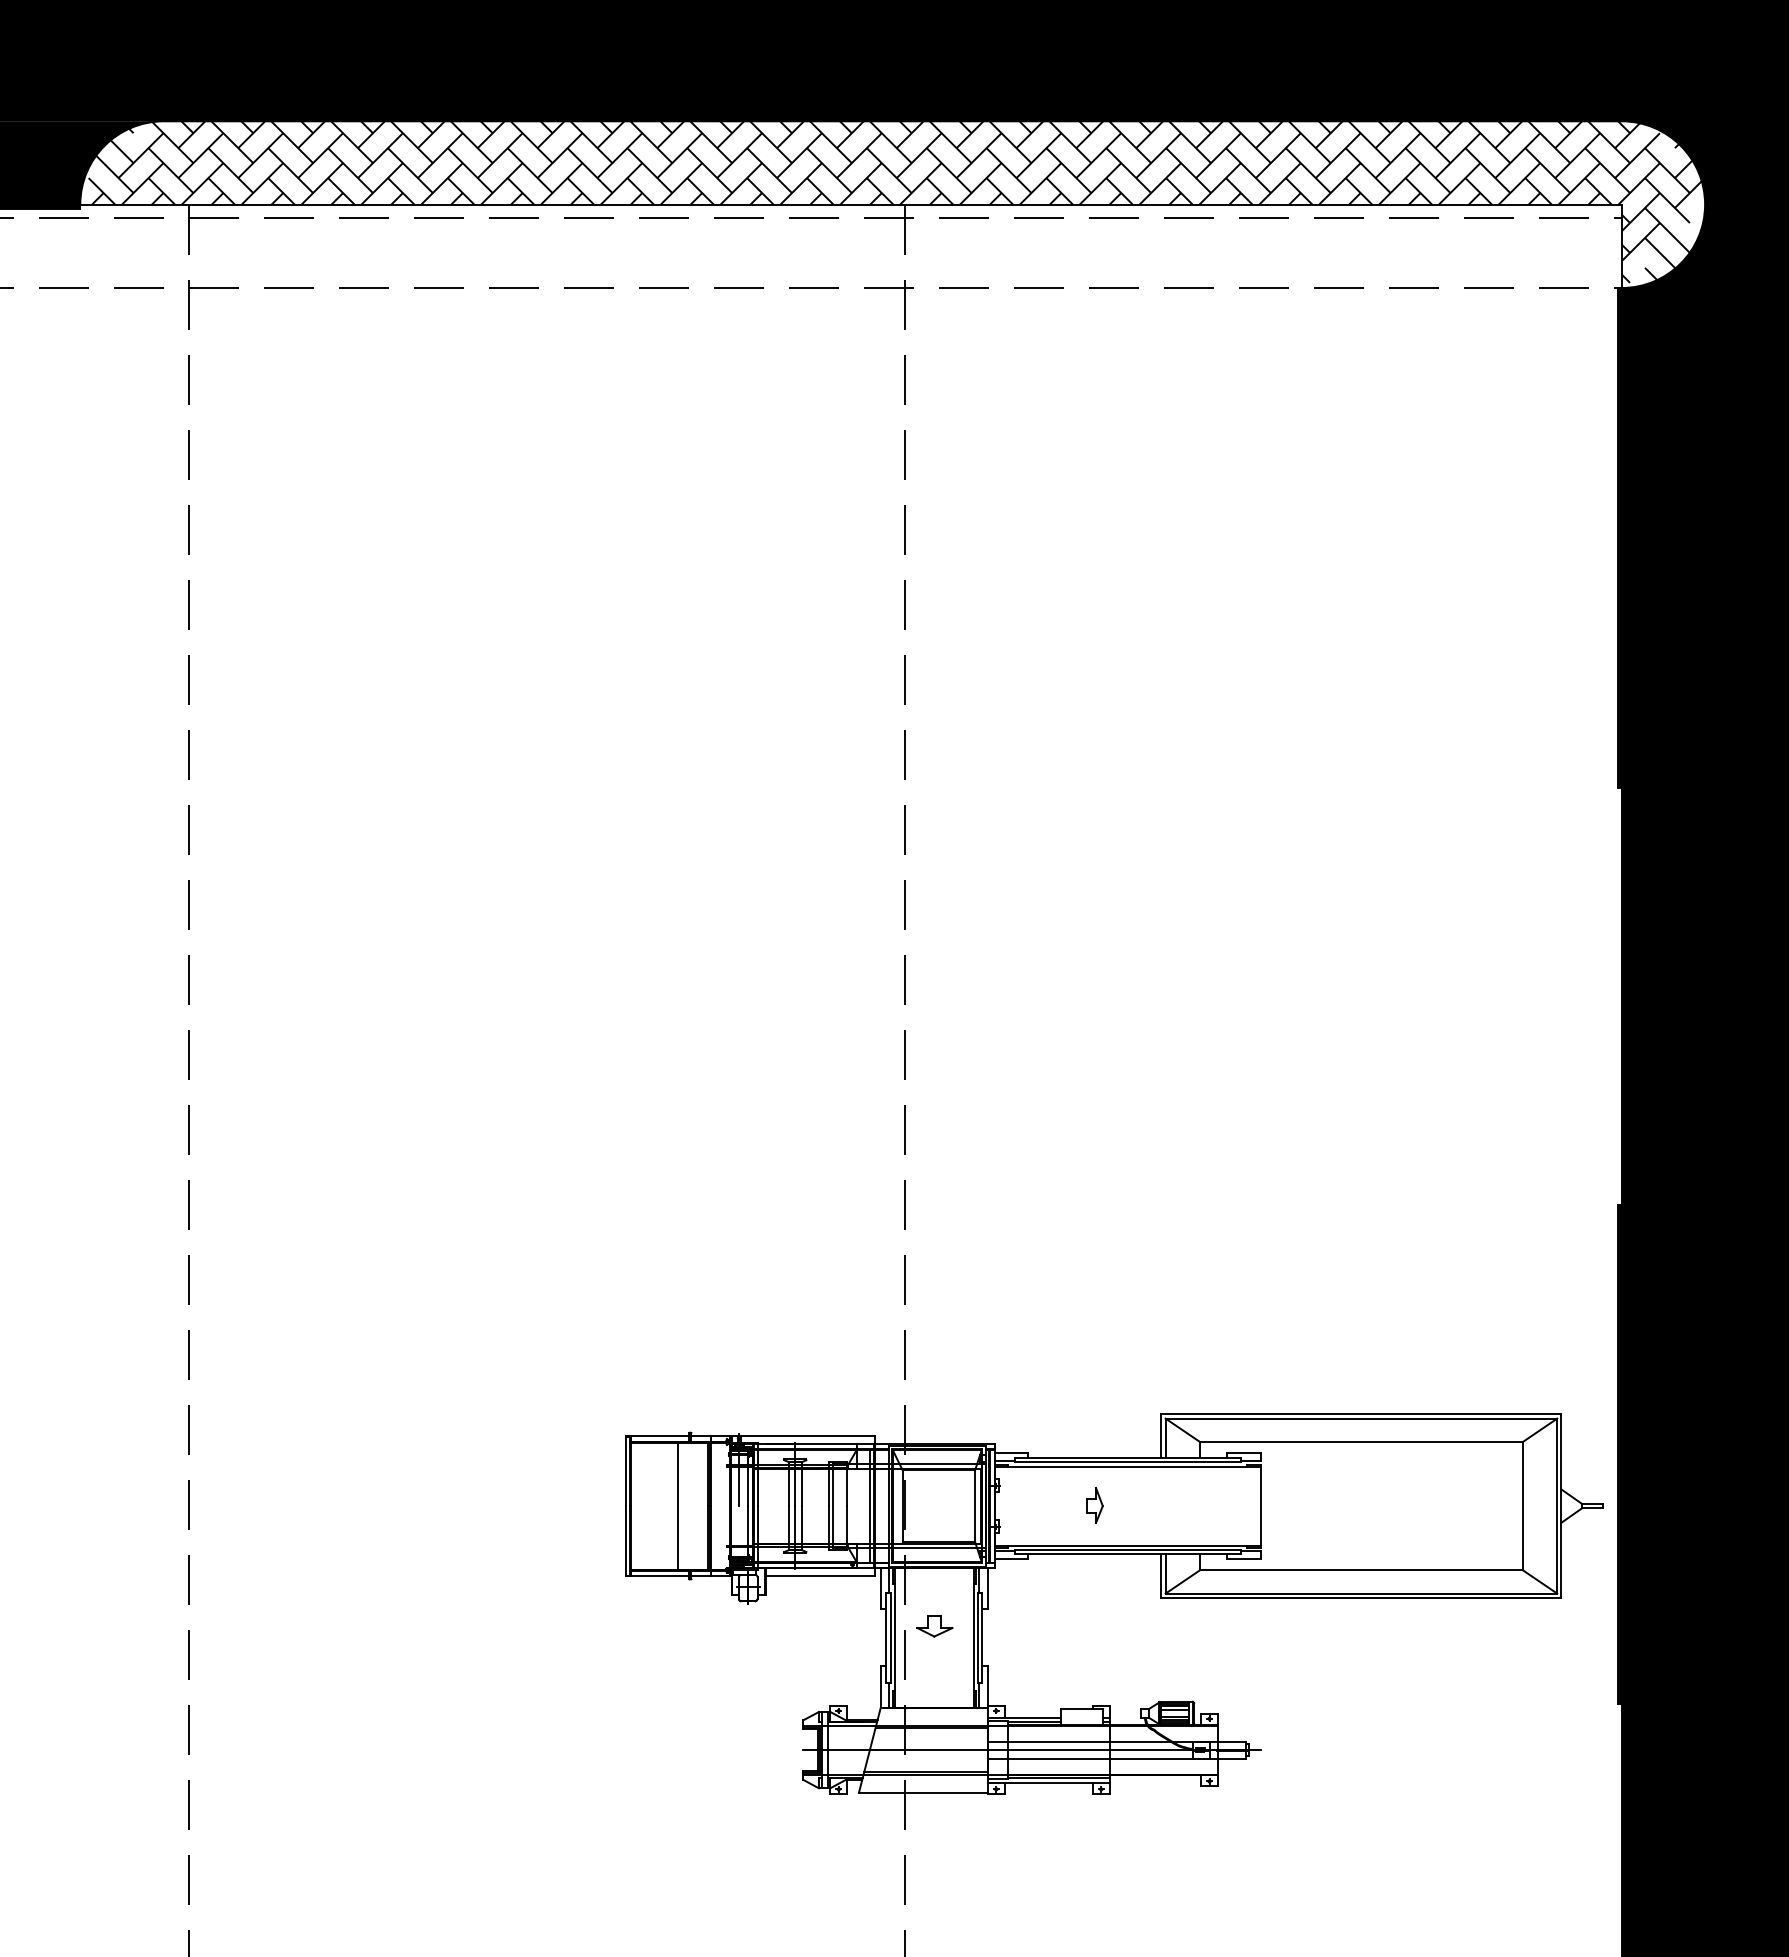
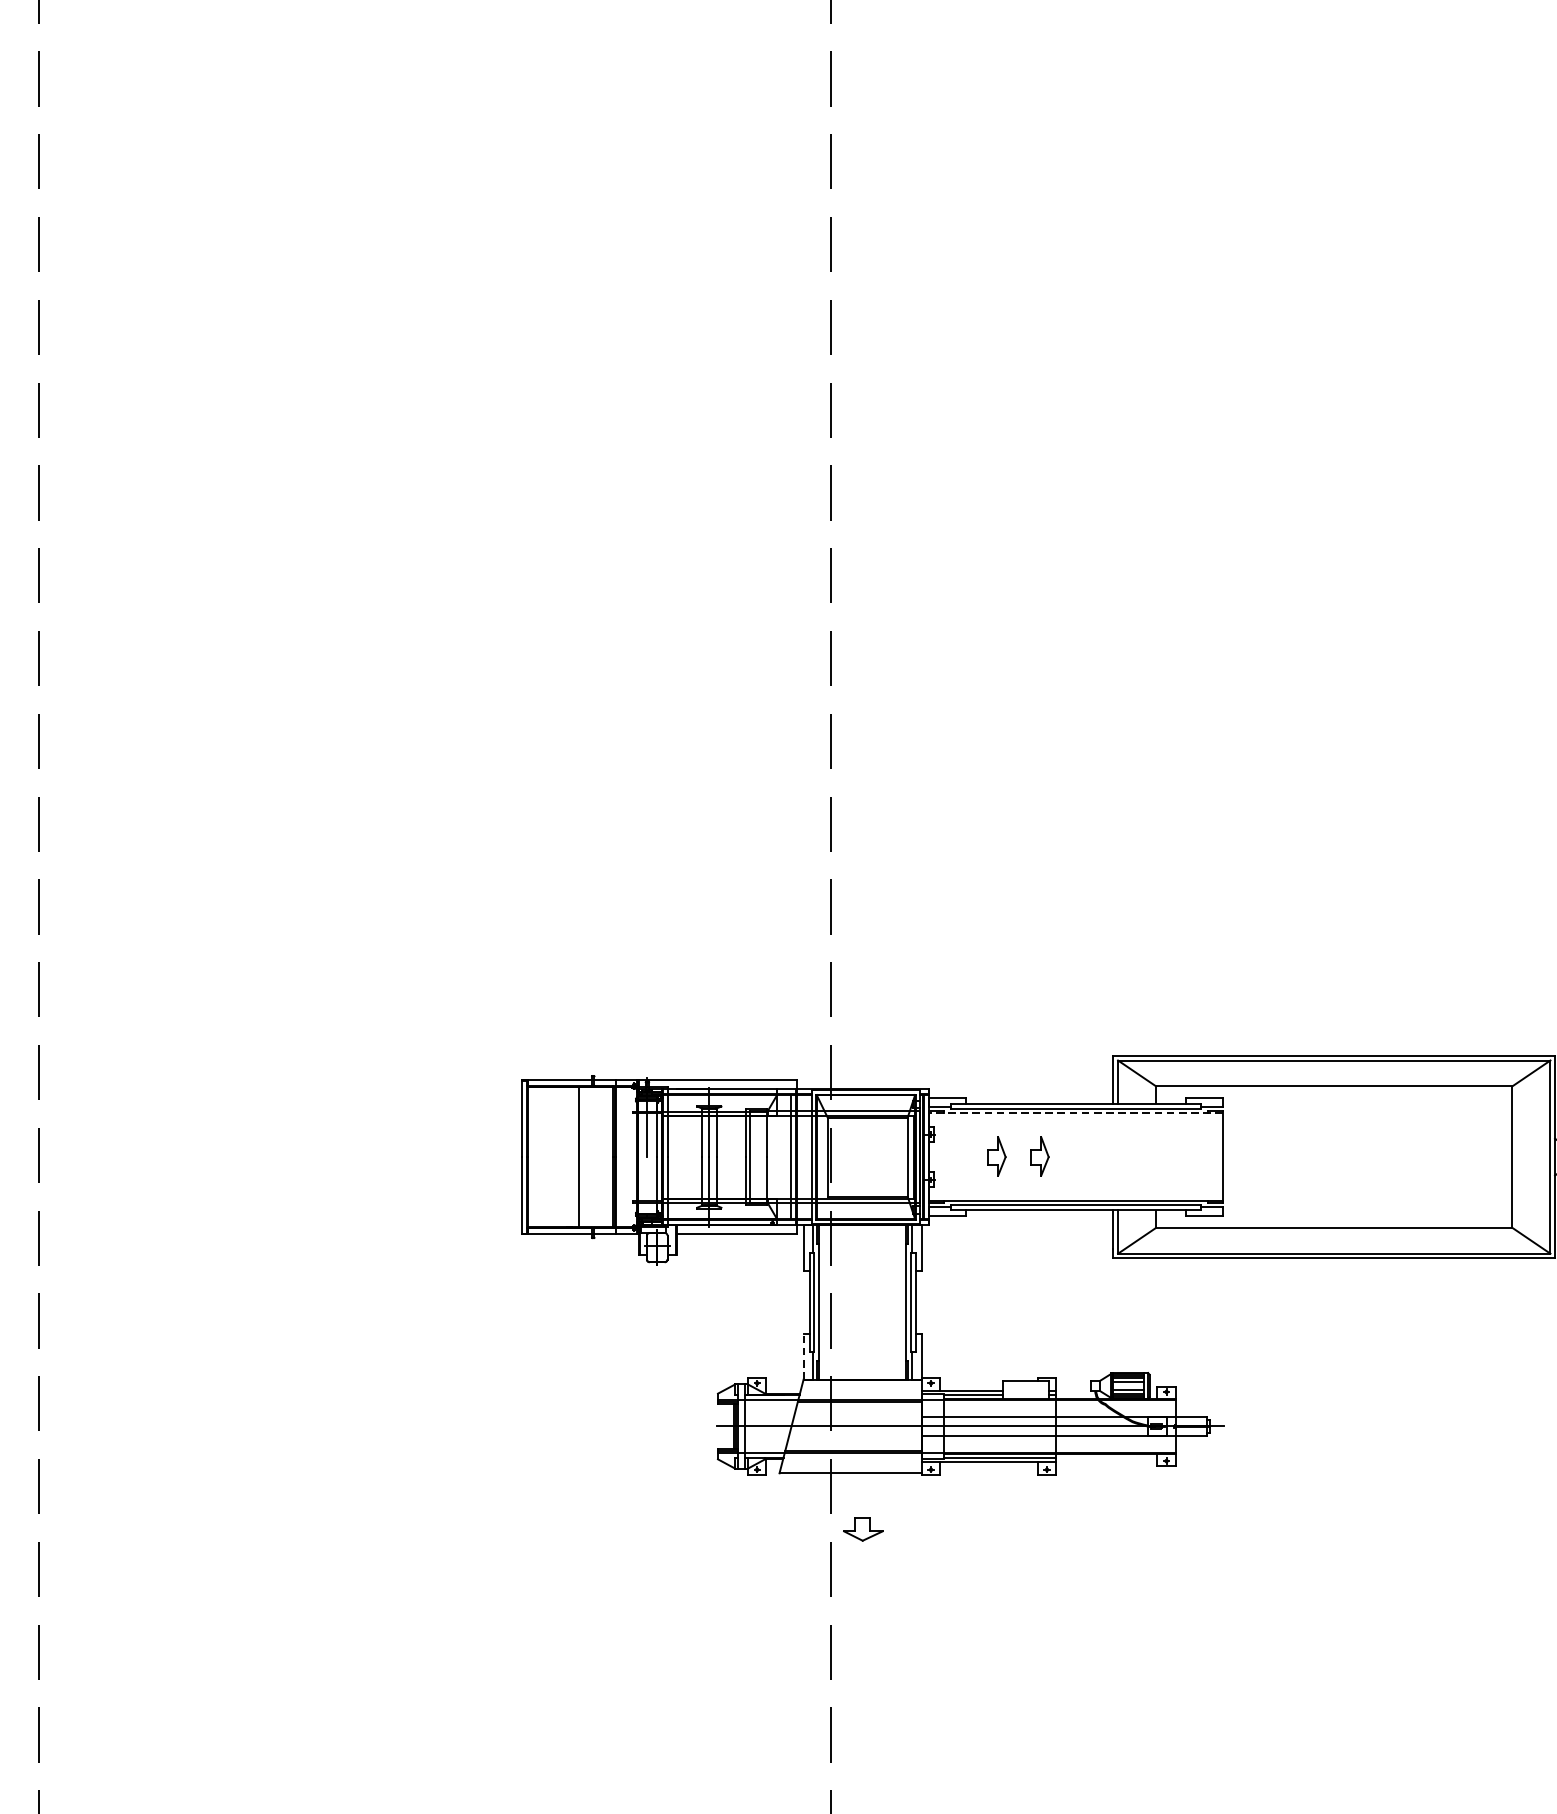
line: (1127, 1466) -> (1075, 1113), solid -> dashed
part: (1055, 1505) -> (996, 1156), added
part: (934, 1626) -> (862, 1529), moved
line: (881, 1686) -> (804, 1356), solid -> dashed

